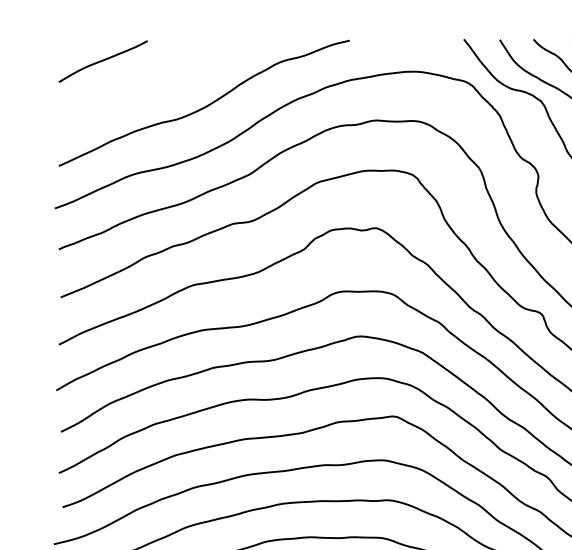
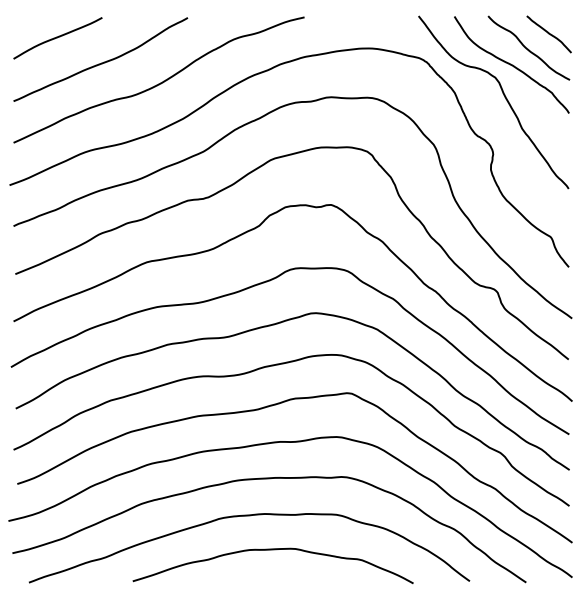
curve: (146, 85) -> (101, 62), added

